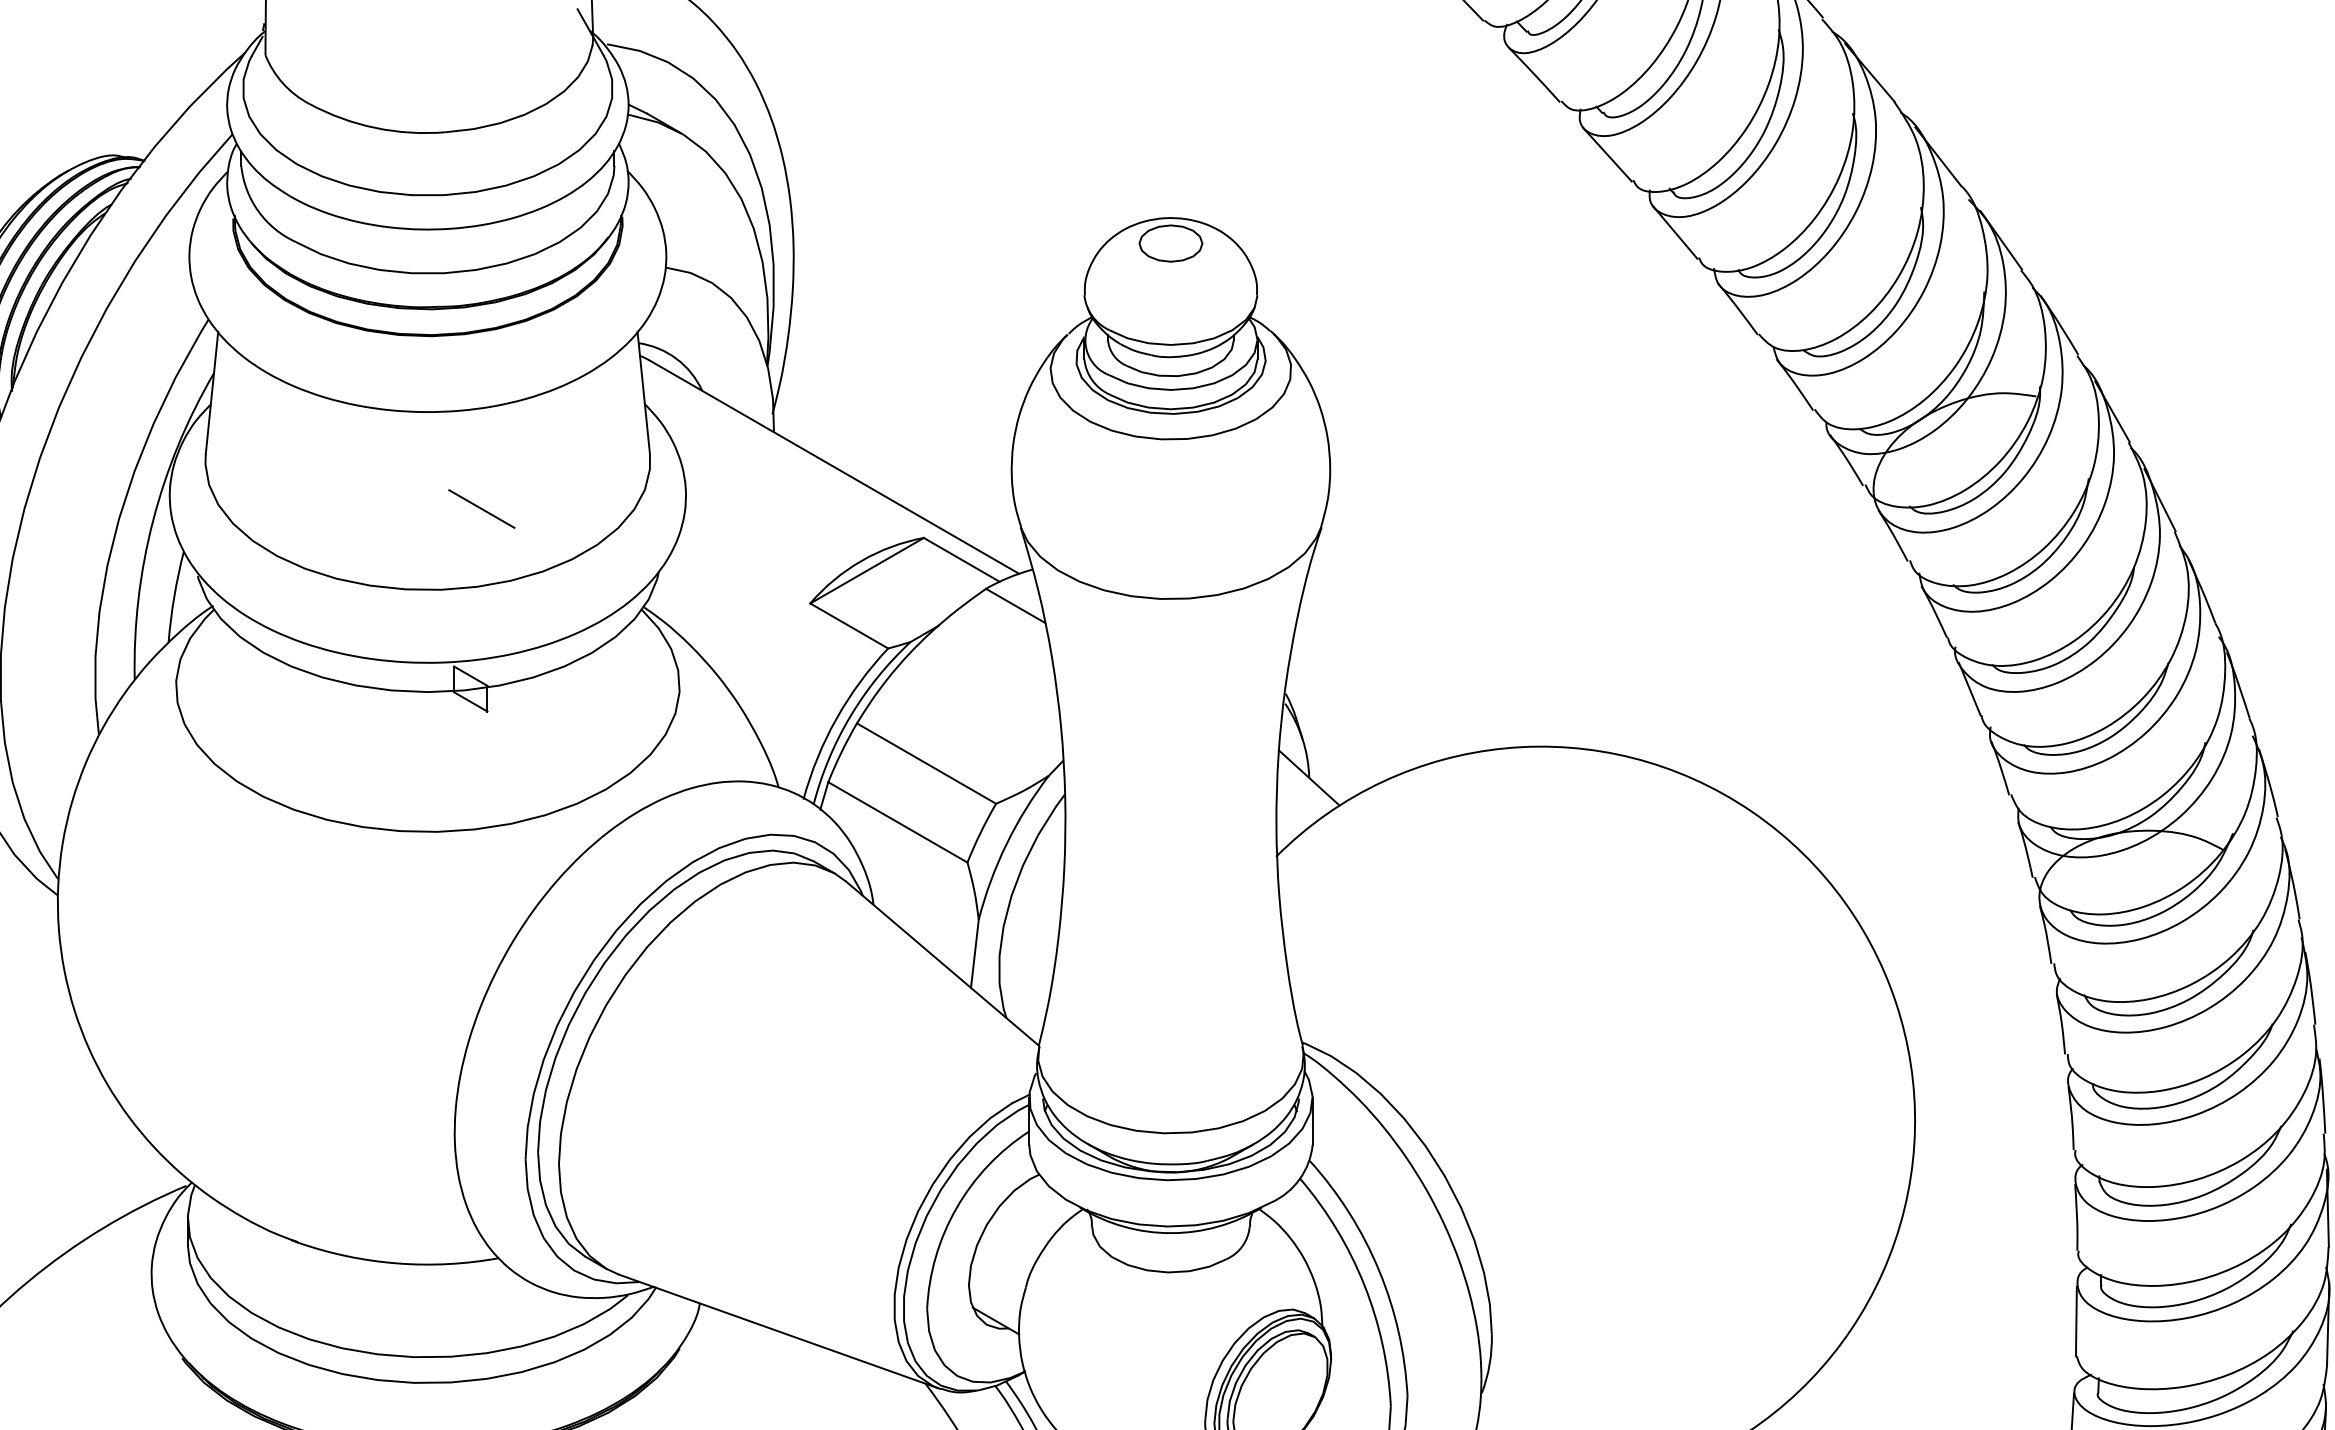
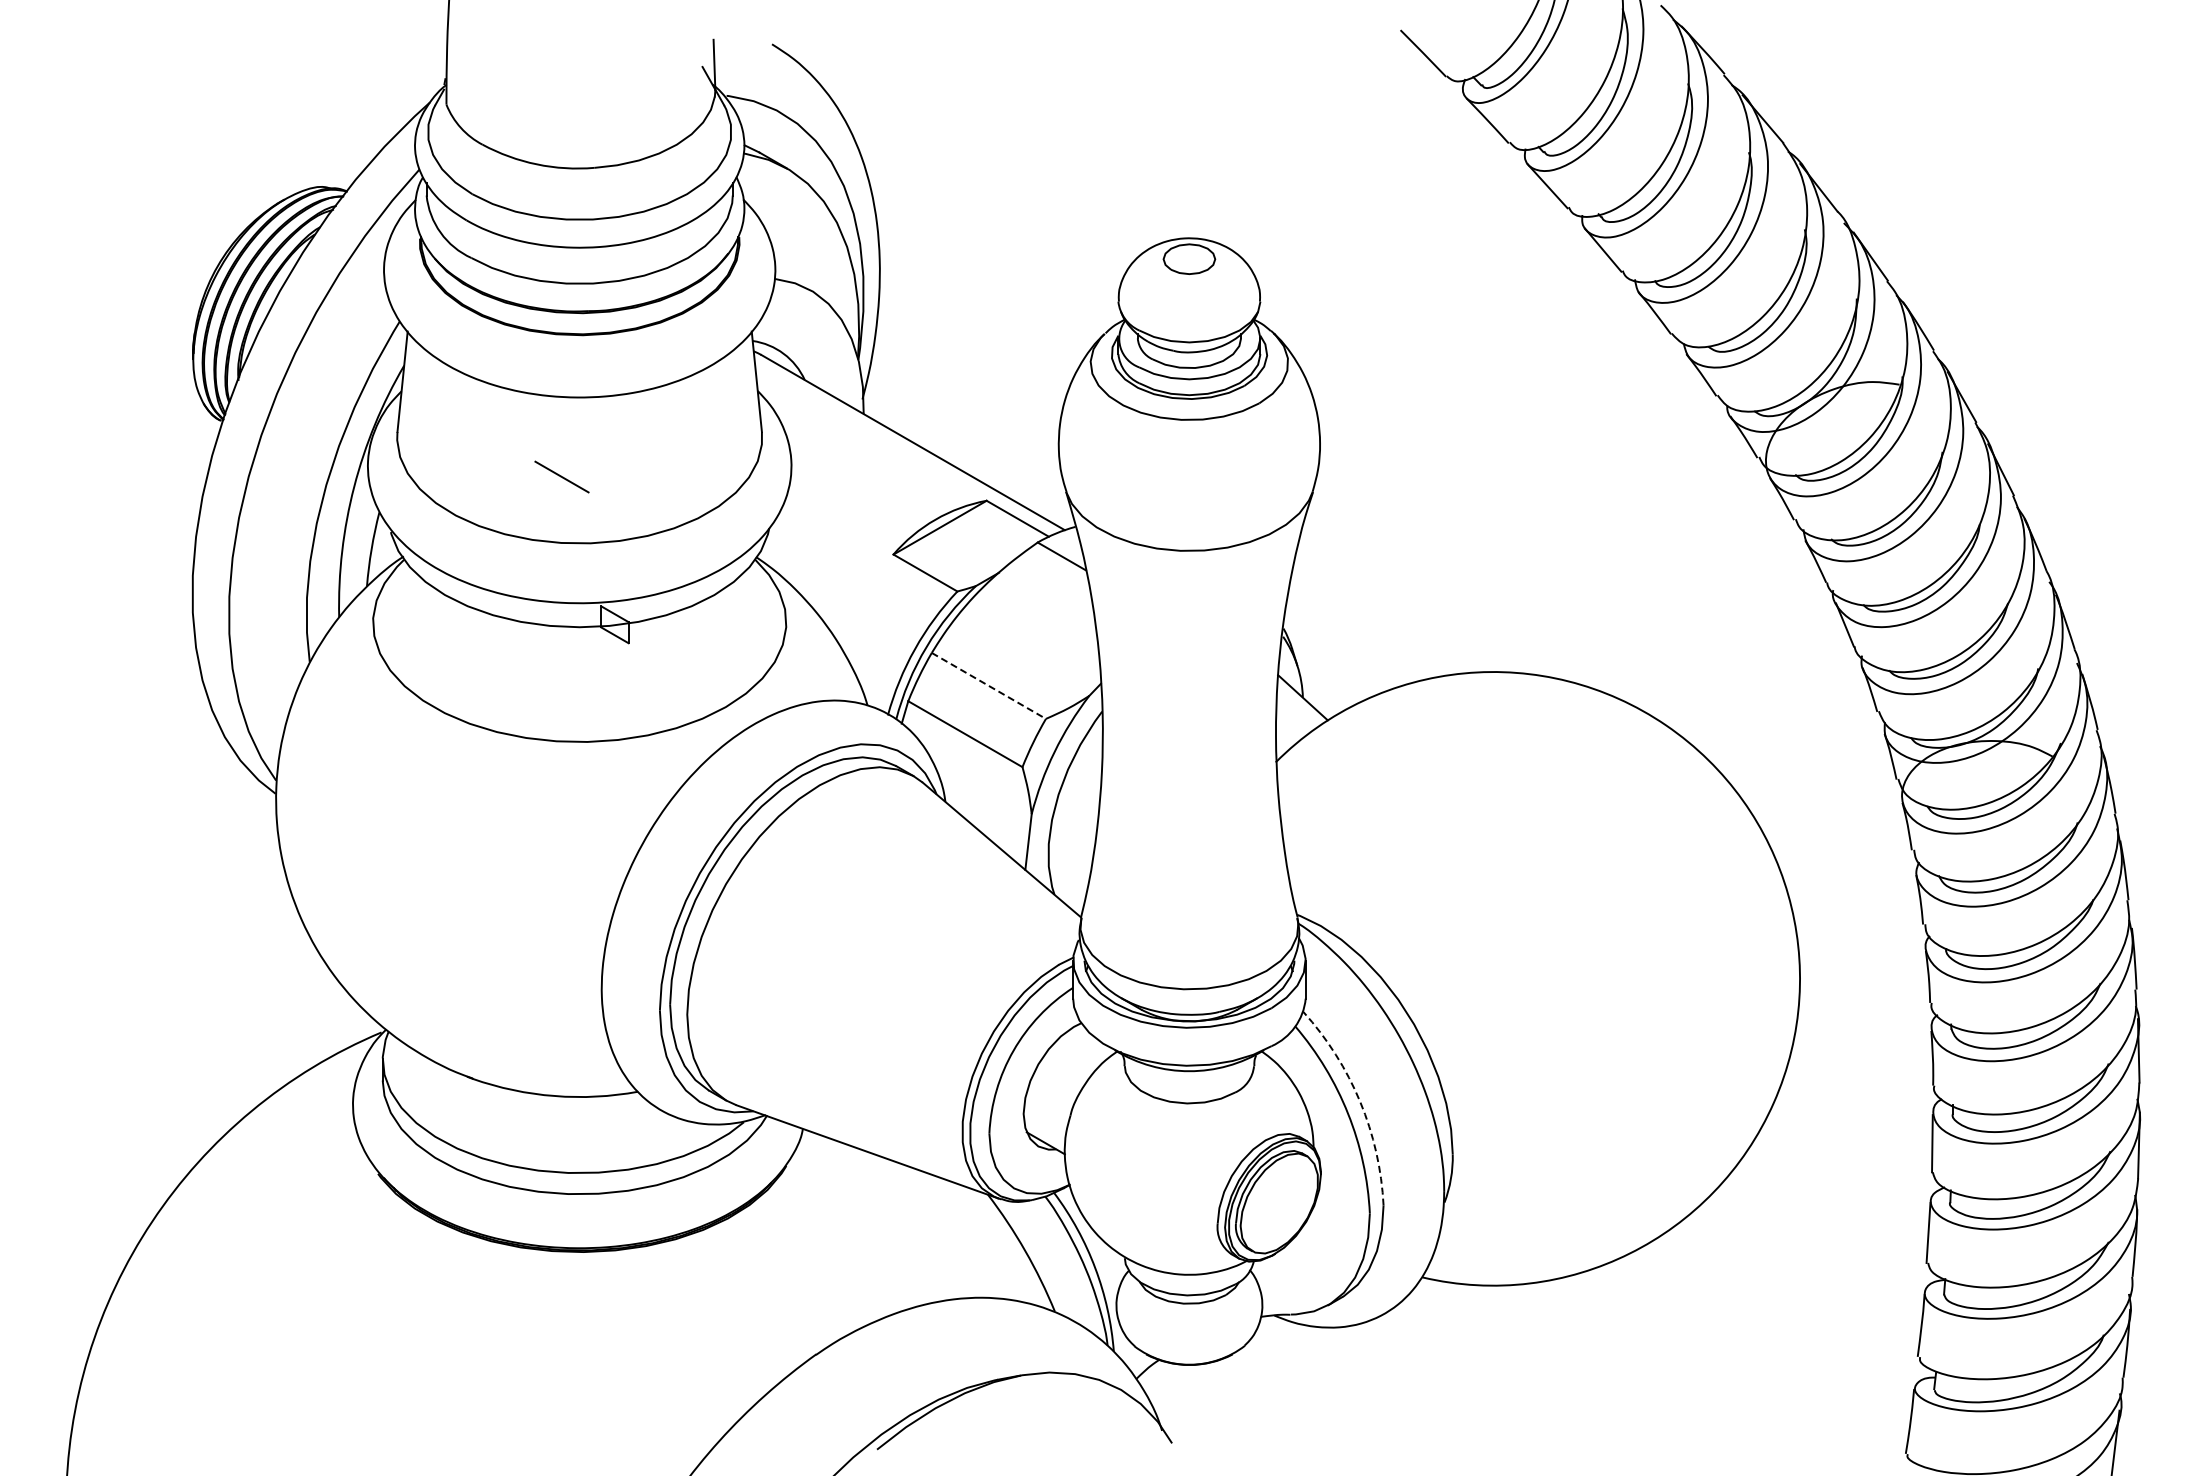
line: (481, 508) -> (561, 476), moved
line: (926, 763) -> (988, 685), solid -> dashed
arc: (1379, 1270) -> (1360, 1101), solid -> dashed

